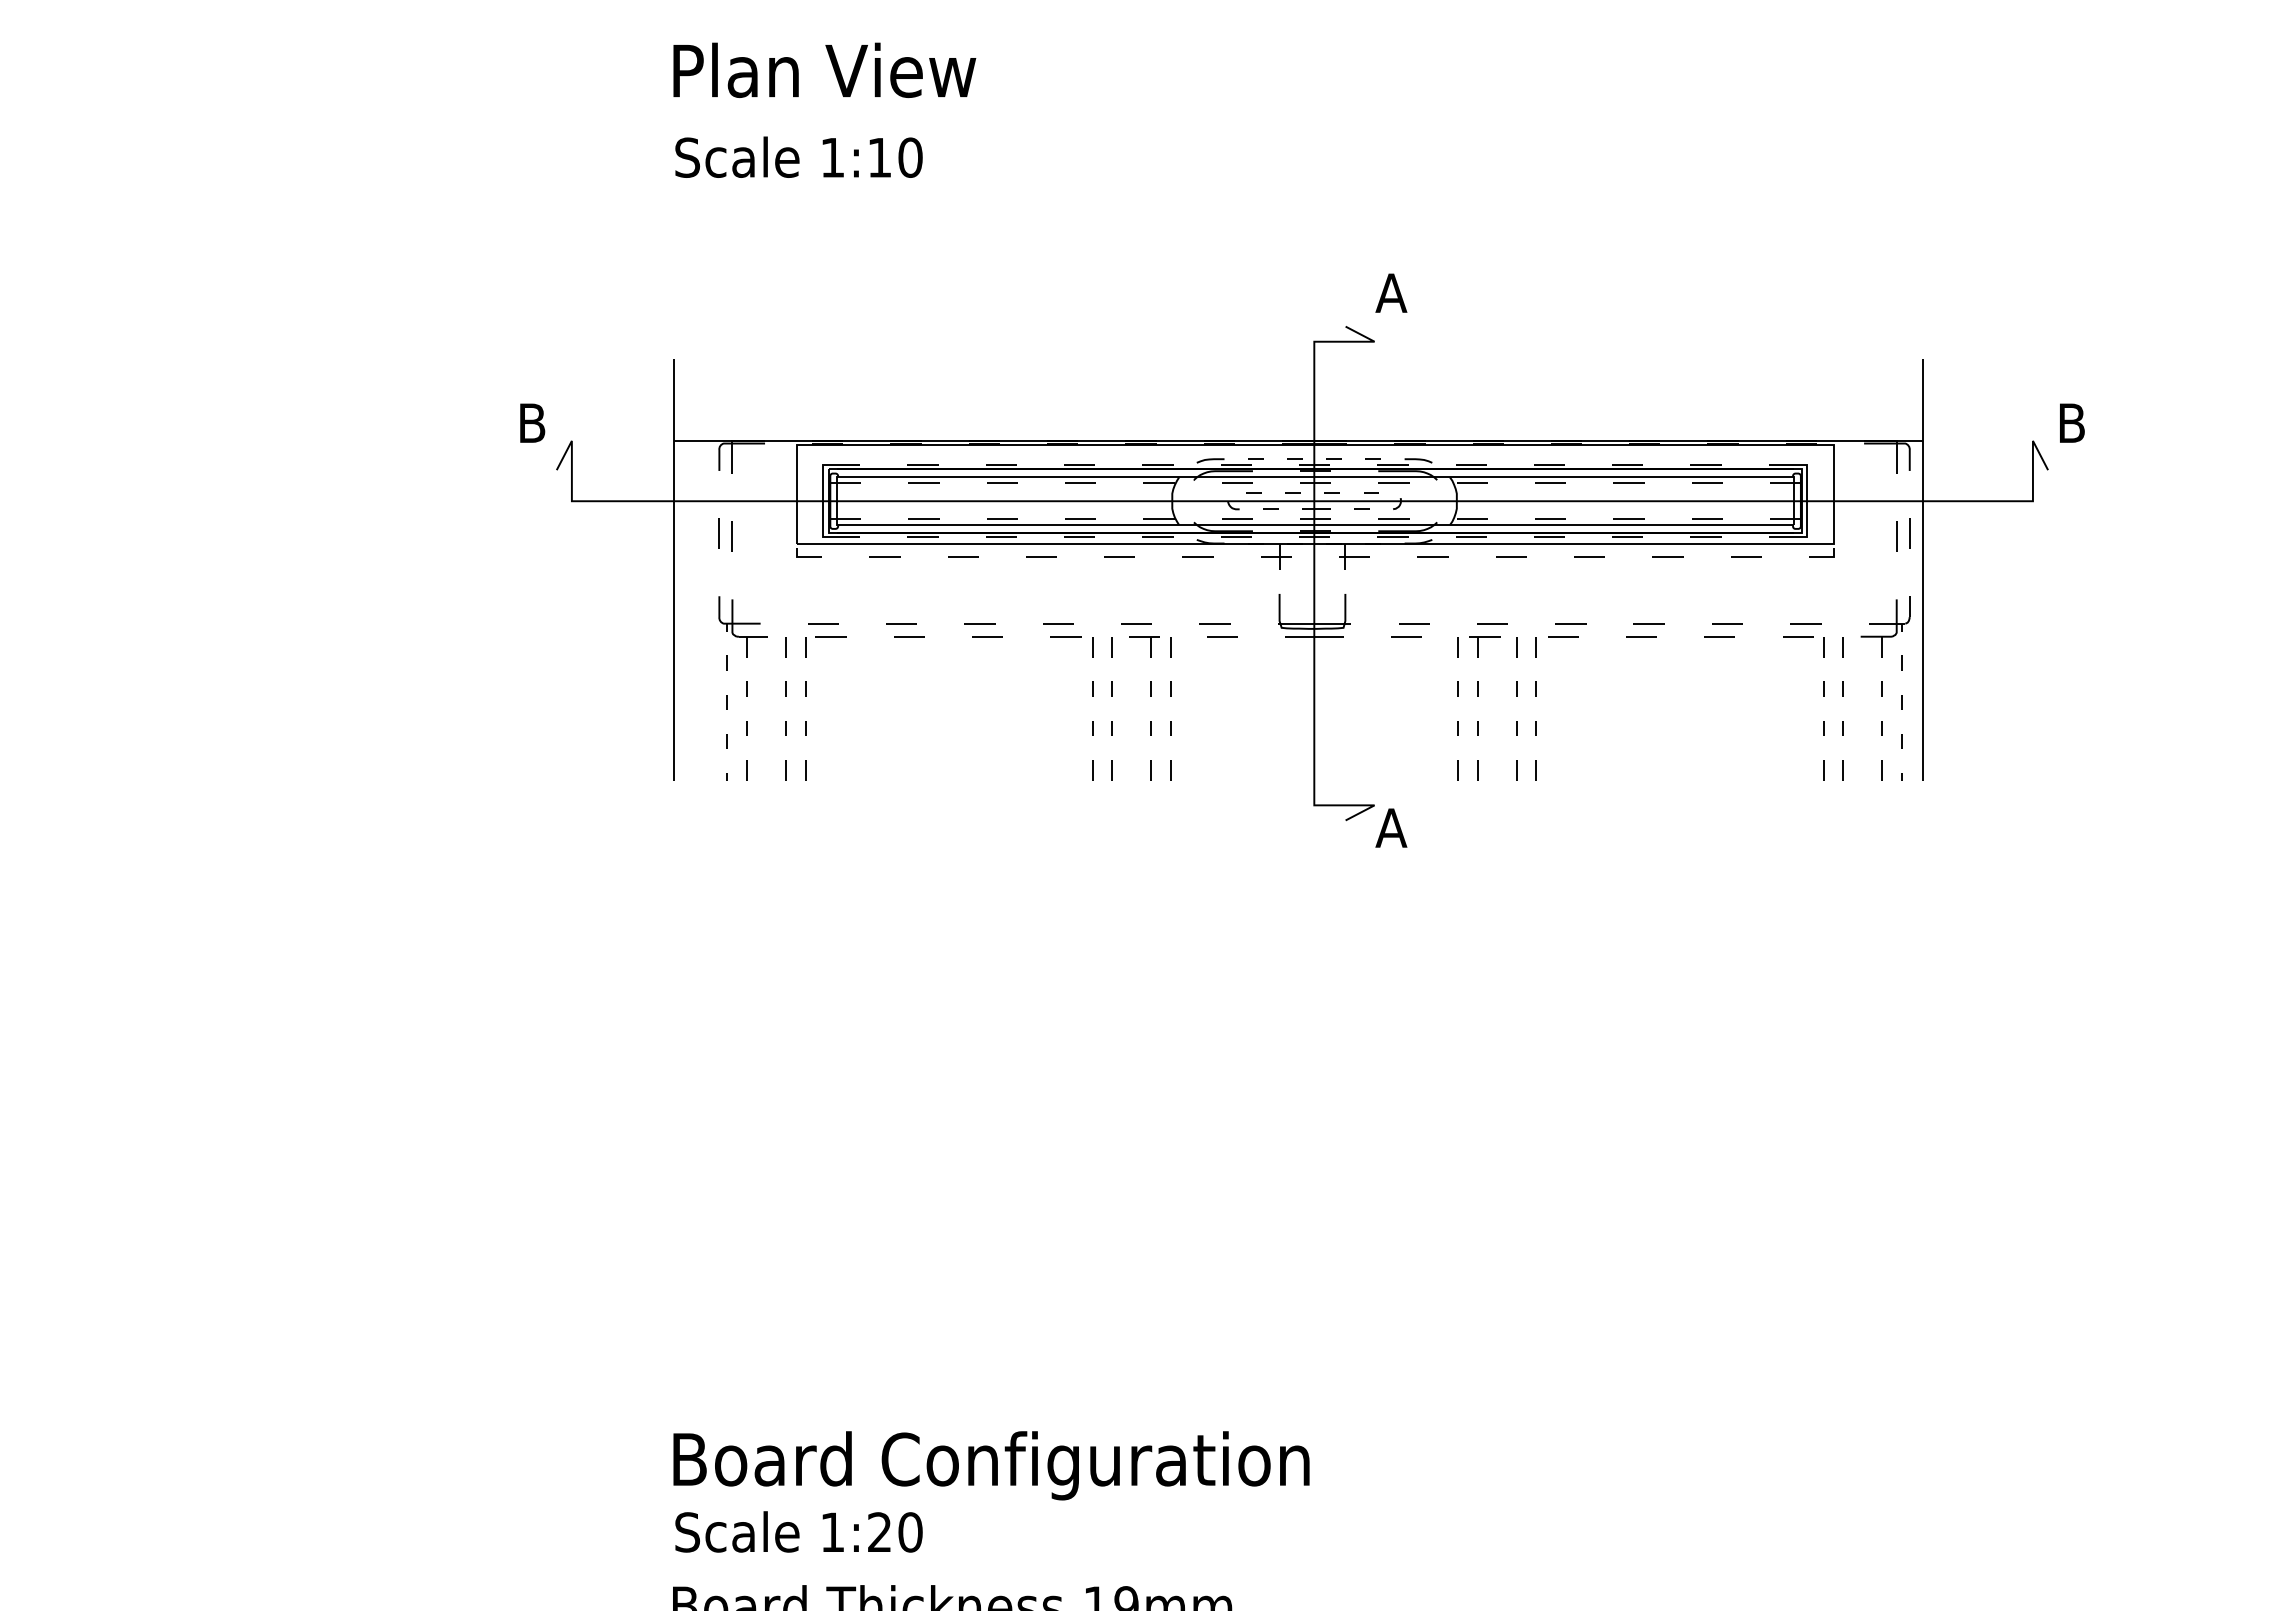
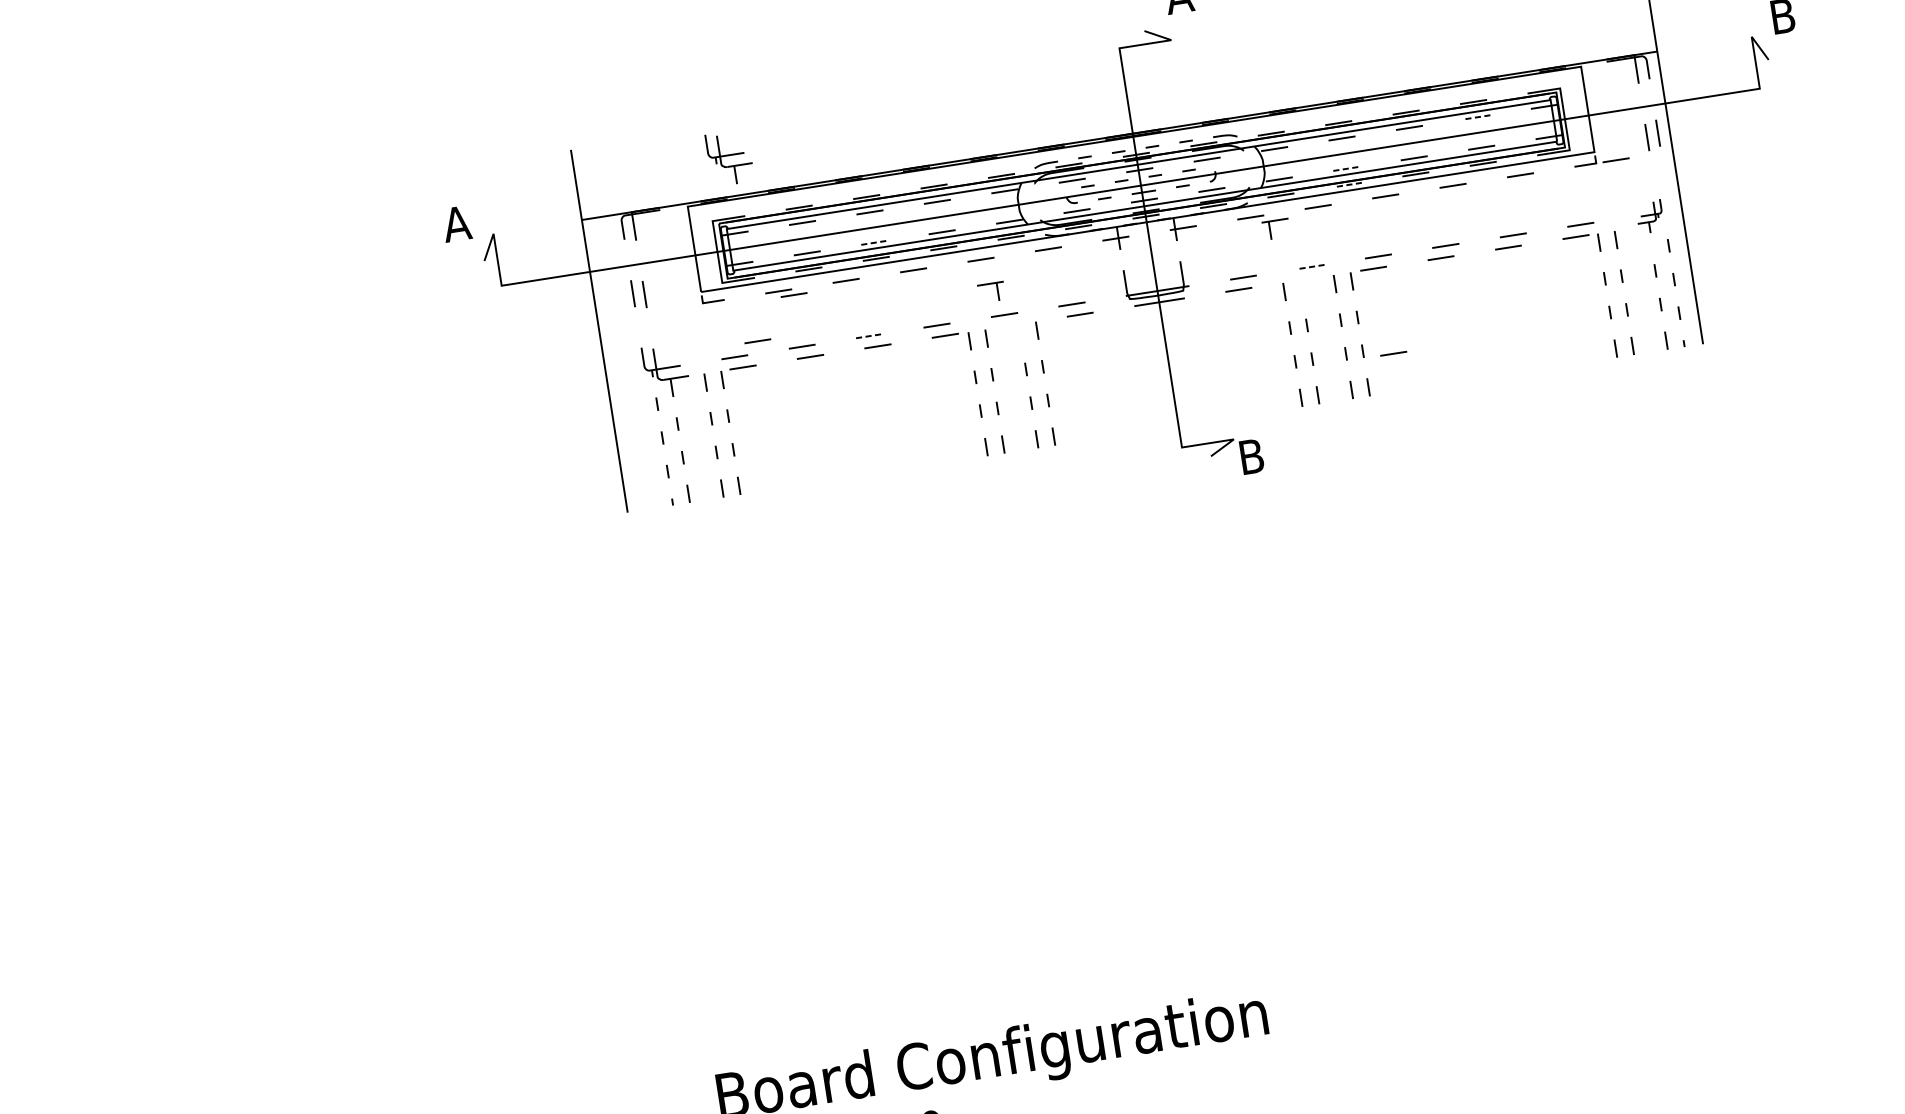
part: (852, 396) -> (729, 157), added
text: (531, 422) -> (456, 223), B -> A
line: (1707, 483) -> (1477, 117), solid -> dashed
line: (1002, 518) -> (874, 242), solid -> dashed
line: (1550, 518) -> (1346, 168), solid -> dashed
line: (1549, 537) -> (1348, 185), solid -> dashed
line: (1857, 556) -> (1616, 159), added
line: (901, 563) -> (793, 294), added
line: (852, 609) -> (757, 341), added
line: (979, 623) -> (869, 336), solid -> dashed
line: (1492, 623) -> (1310, 266), solid -> dashed
part: (1885, 626) -> (1649, 216), size x0.6
part: (1144, 646) -> (991, 292), moved
part: (1484, 646) -> (1275, 229), moved
line: (1570, 736) -> (1393, 353), added
text: (1391, 827) -> (1251, 456), A -> B

